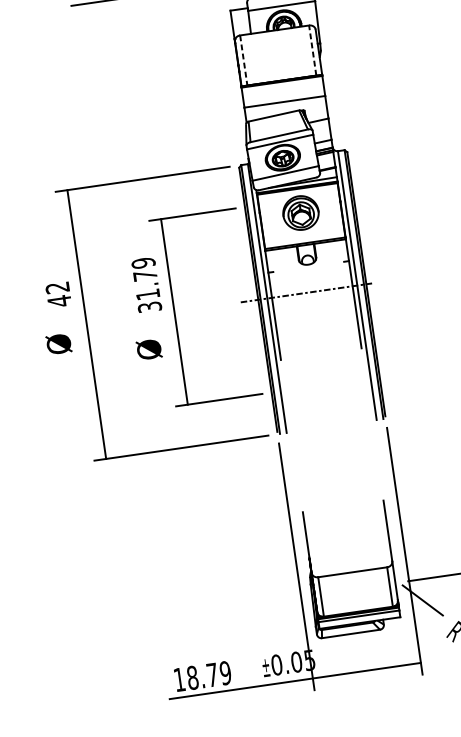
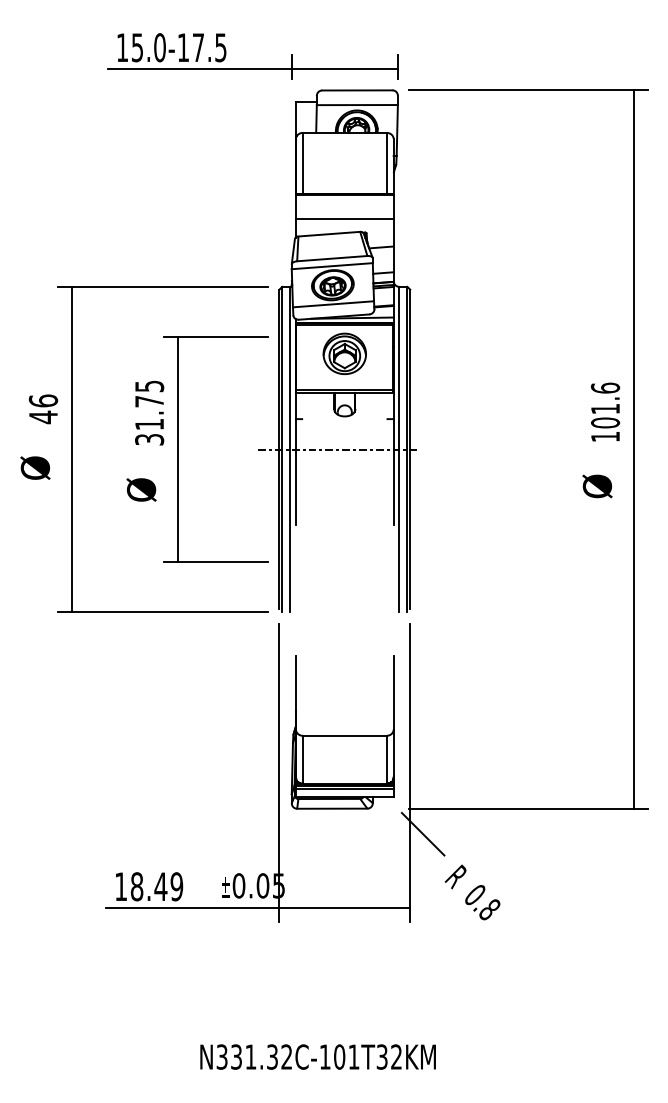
line: (312, 49) -> (386, 162), dashed -> solid
line: (244, 60) -> (303, 163), dashed -> solid
text: (143, 263) -> (149, 386), 31.79 -> 31.75
text: (57, 287) -> (43, 400), 42 -> 46
part: (350, 569) -> (342, 732), moved
text: (212, 674) -> (160, 886), 18.79 -> 18.49

